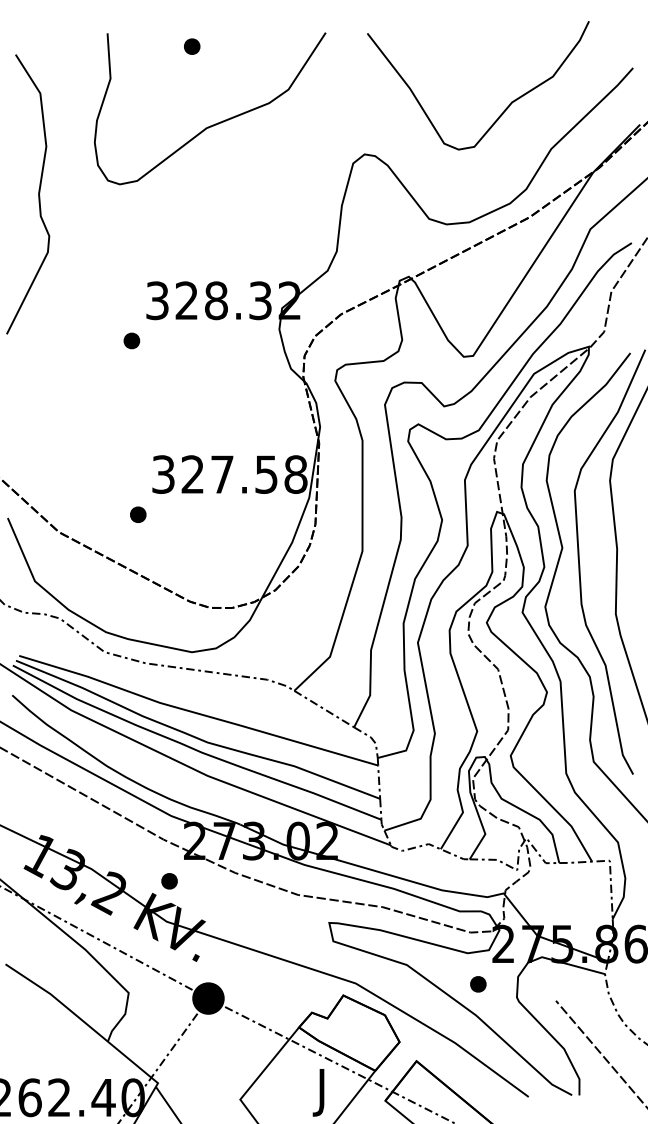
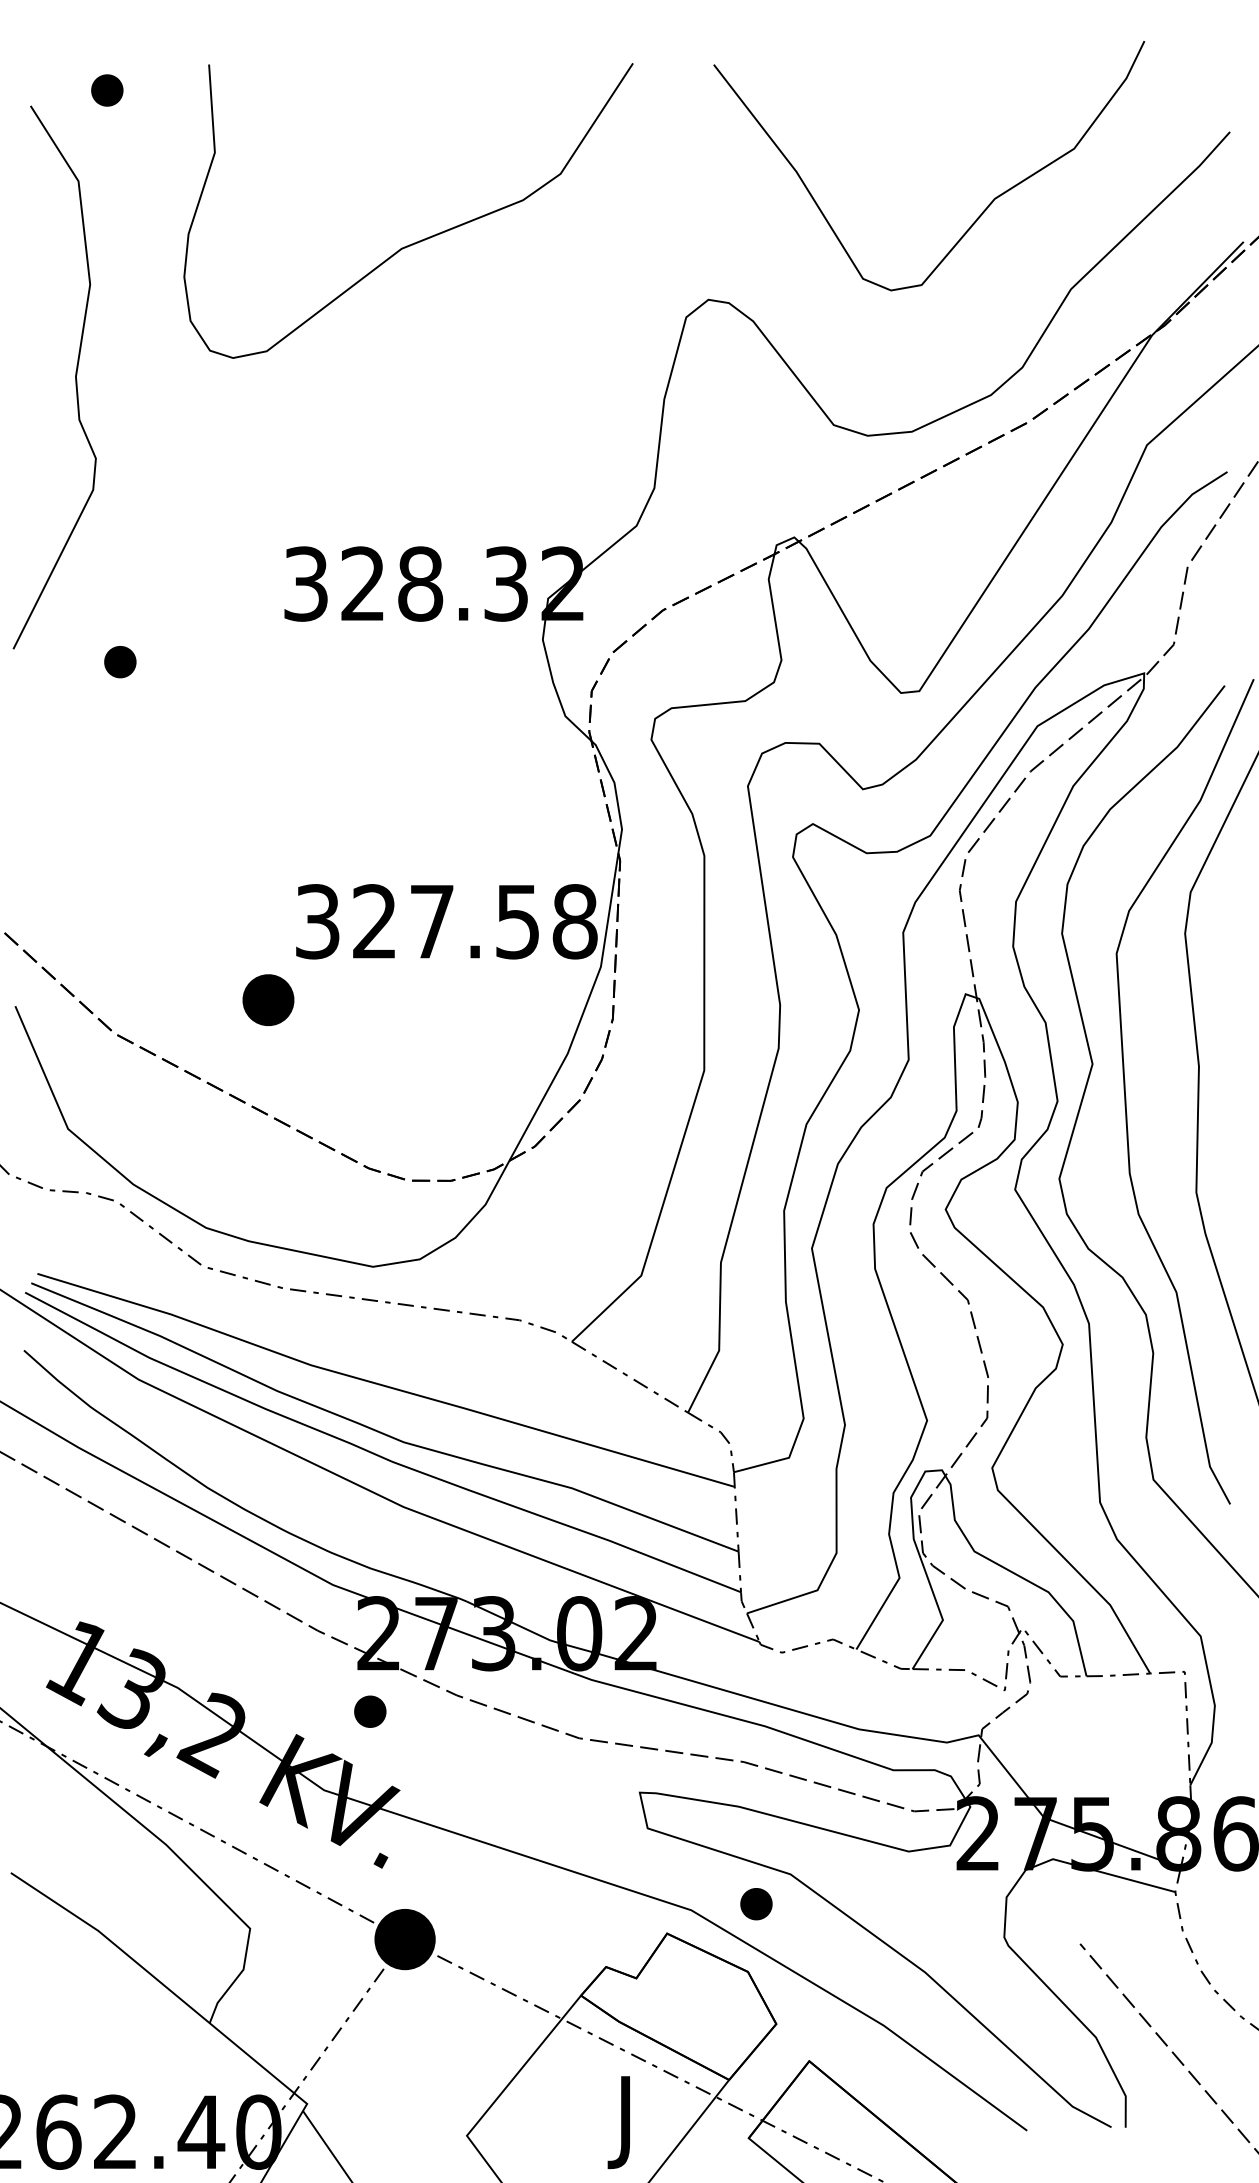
part: (192, 46) -> (107, 90), moved
part: (131, 340) -> (119, 661), moved
part: (138, 514) -> (269, 999), size x1.6
part: (169, 881) -> (370, 1712), moved
part: (478, 984) -> (756, 1904), moved

